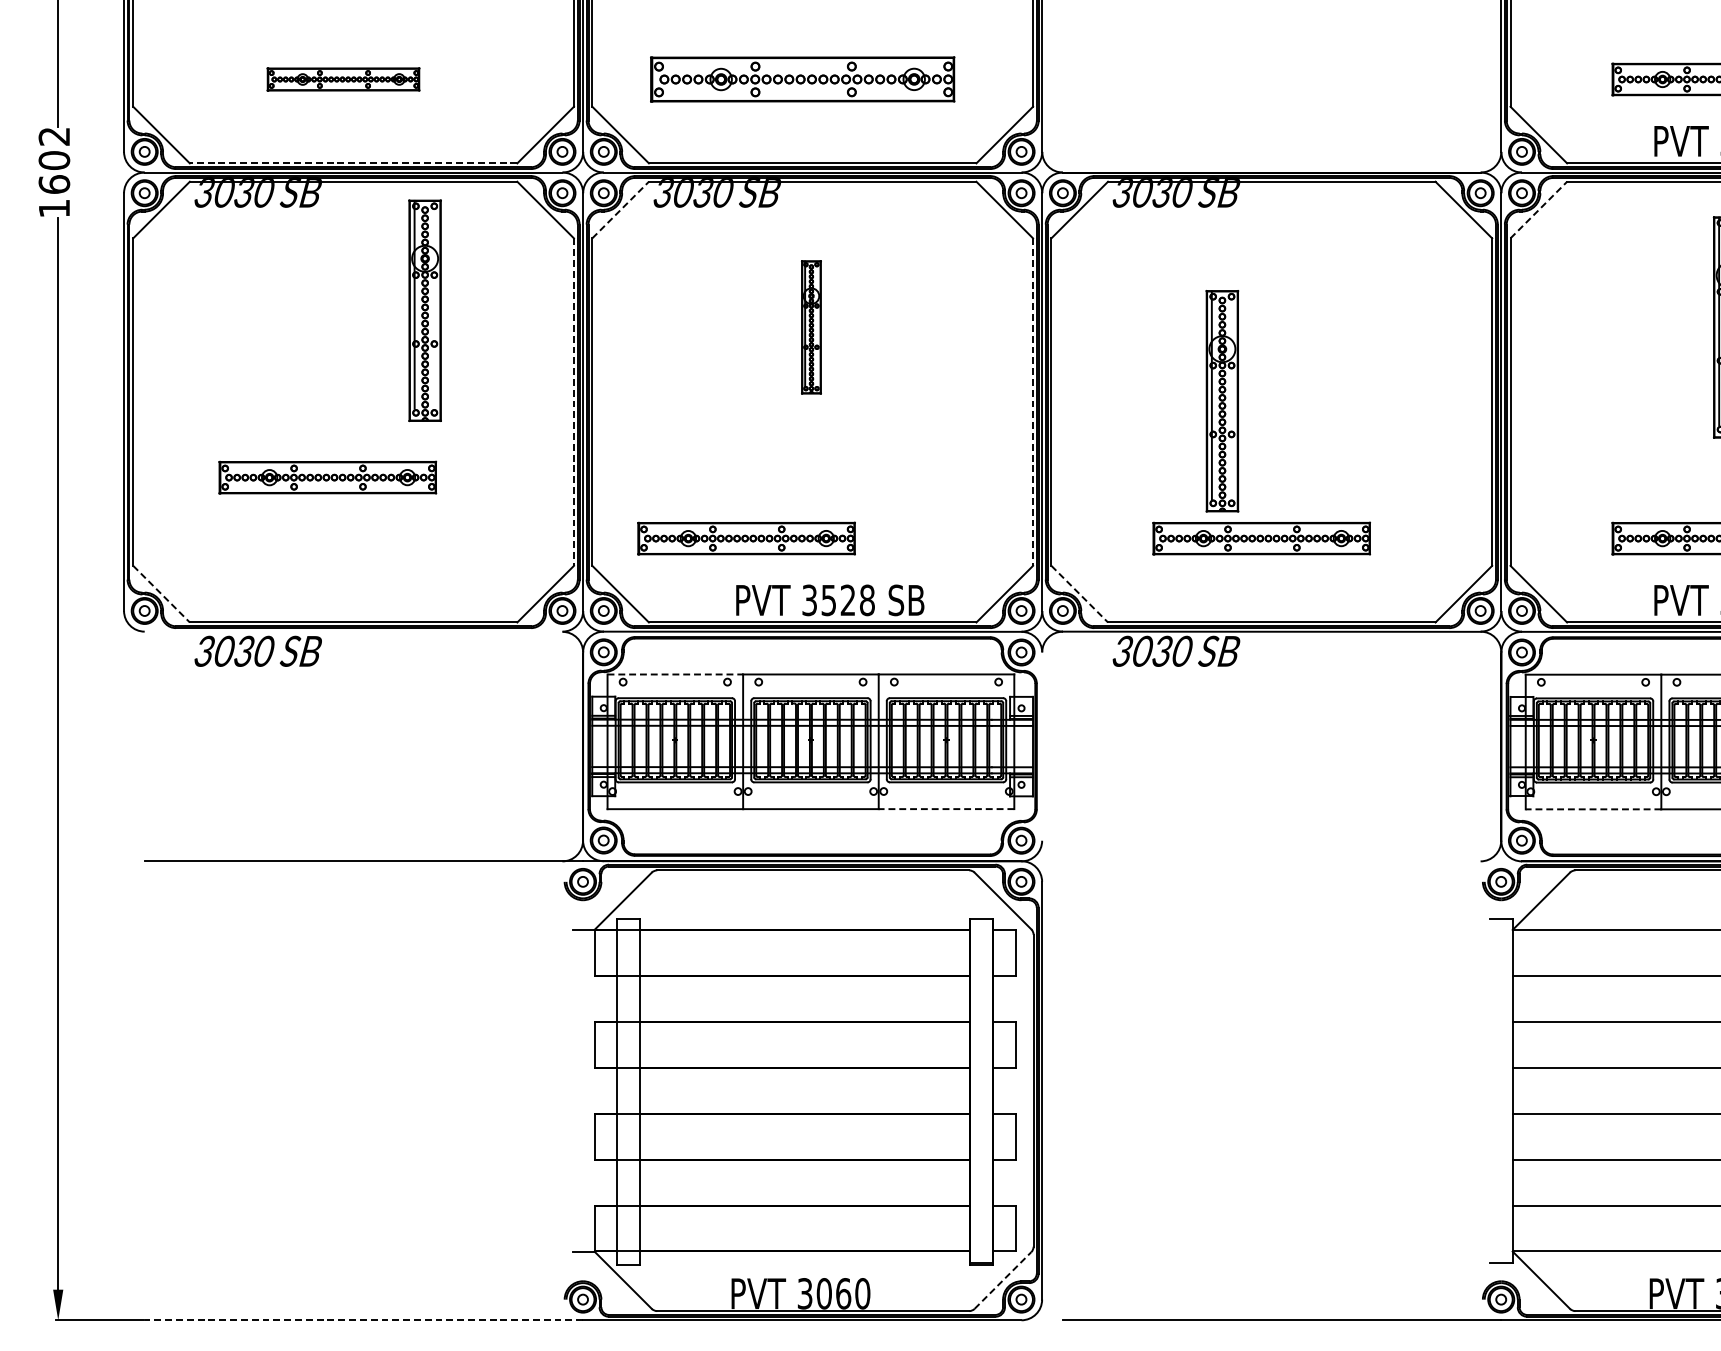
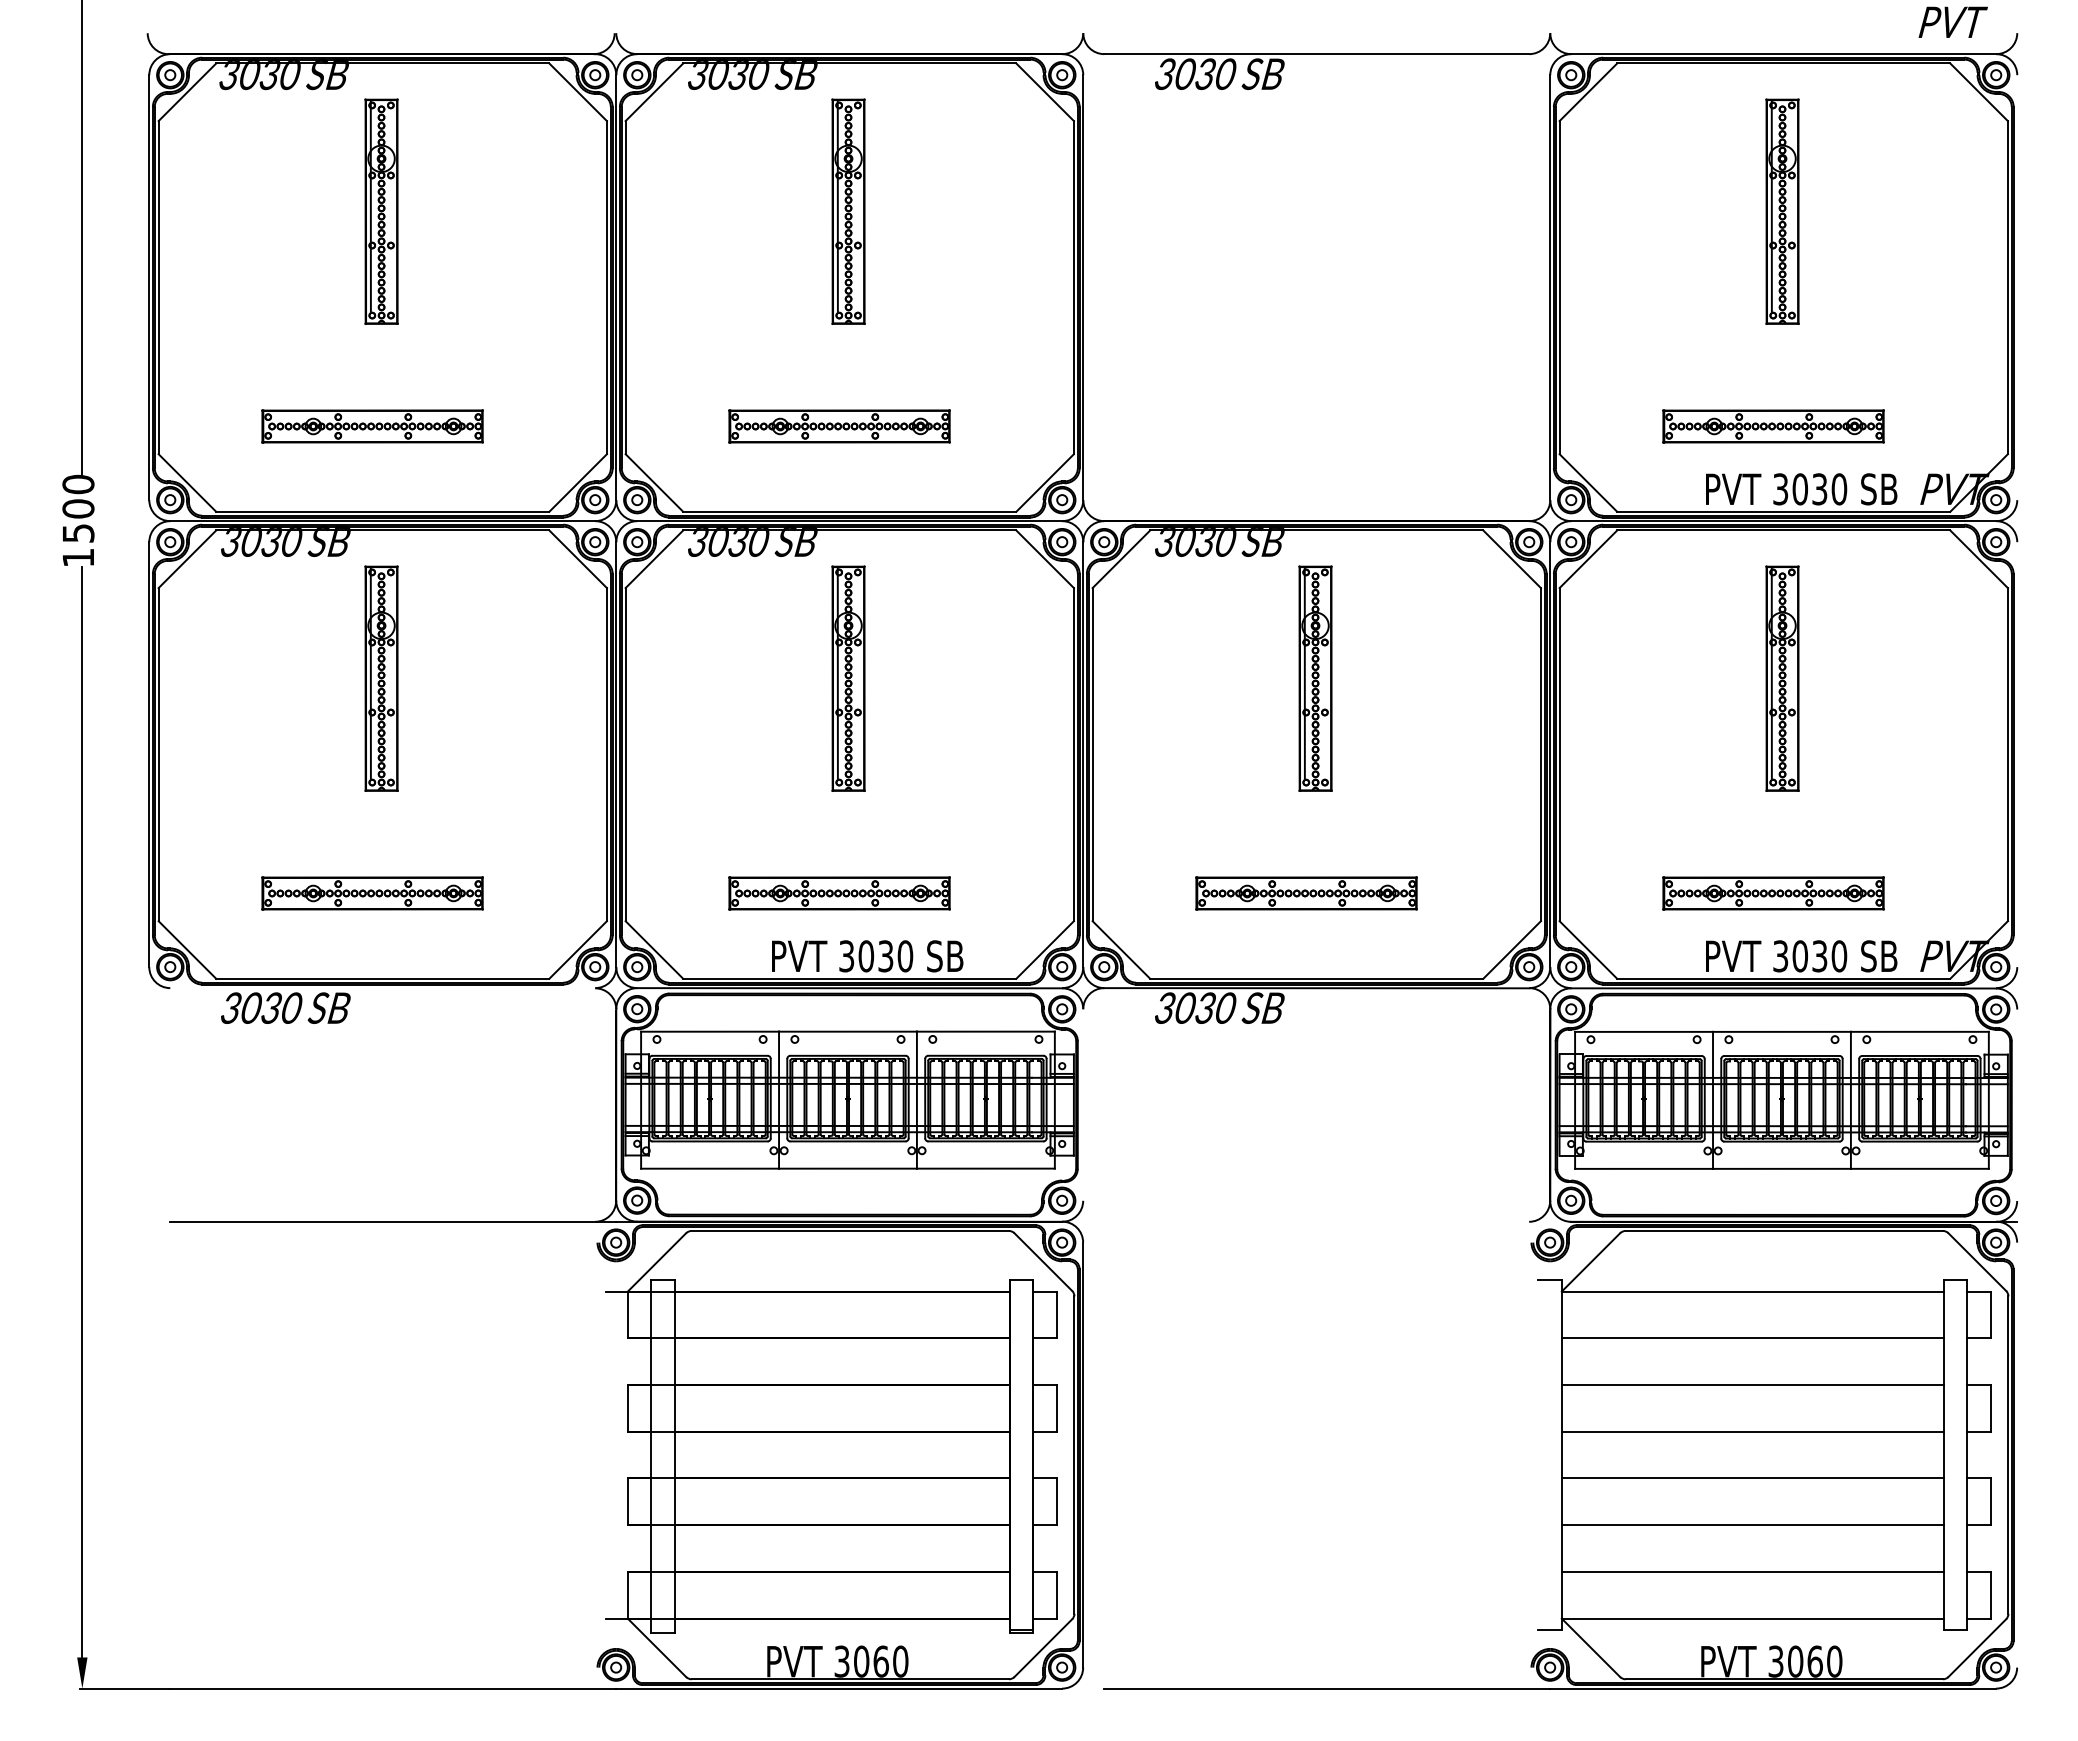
part: (343, 79) -> (372, 426), size x1.43
part: (802, 79) -> (839, 426), size x0.71
text: (54, 160) -> (78, 508), 1602 -> 1500
line: (353, 163) -> (382, 511), dashed -> solid
line: (620, 210) -> (654, 559), dashed -> solid
line: (1538, 210) -> (1588, 559), dashed -> solid
part: (425, 310) -> (381, 678), moved
part: (811, 327) -> (848, 678), size x1.67
part: (1222, 400) -> (1315, 678), moved
line: (573, 401) -> (606, 754), dashed -> solid
line: (1032, 401) -> (1073, 754), dashed -> solid
part: (327, 477) -> (372, 893), moved
part: (746, 538) -> (839, 893), moved
line: (161, 594) -> (187, 950), dashed -> solid
line: (1079, 594) -> (1121, 950), dashed -> solid
text: (847, 600) -> (885, 956), 3528 -> 3030
line: (675, 674) -> (710, 1031), dashed -> solid
line: (946, 808) -> (985, 1168), dashed -> solid
line: (1593, 808) -> (1644, 1168), dashed -> solid
line: (1003, 1280) -> (1043, 1648), dashed -> solid
line: (364, 1320) -> (393, 1688), dashed -> solid

